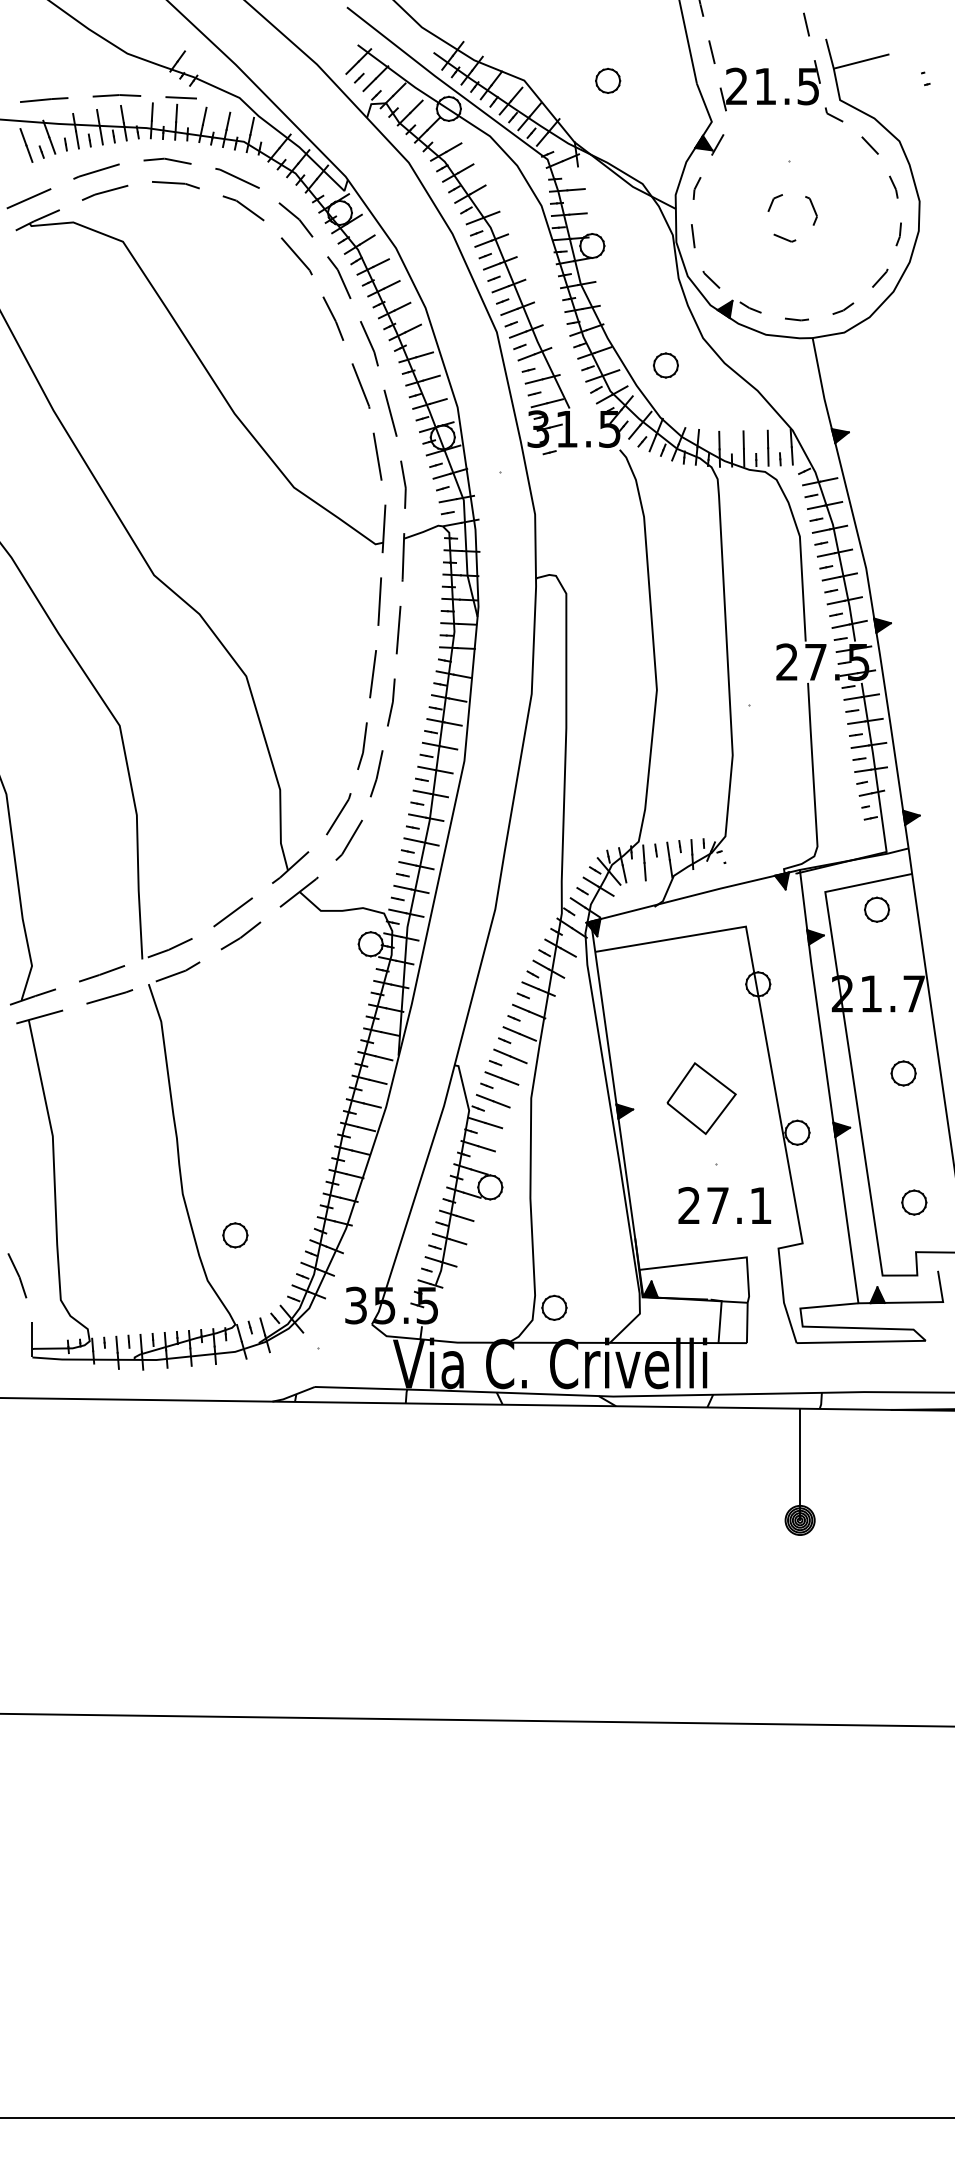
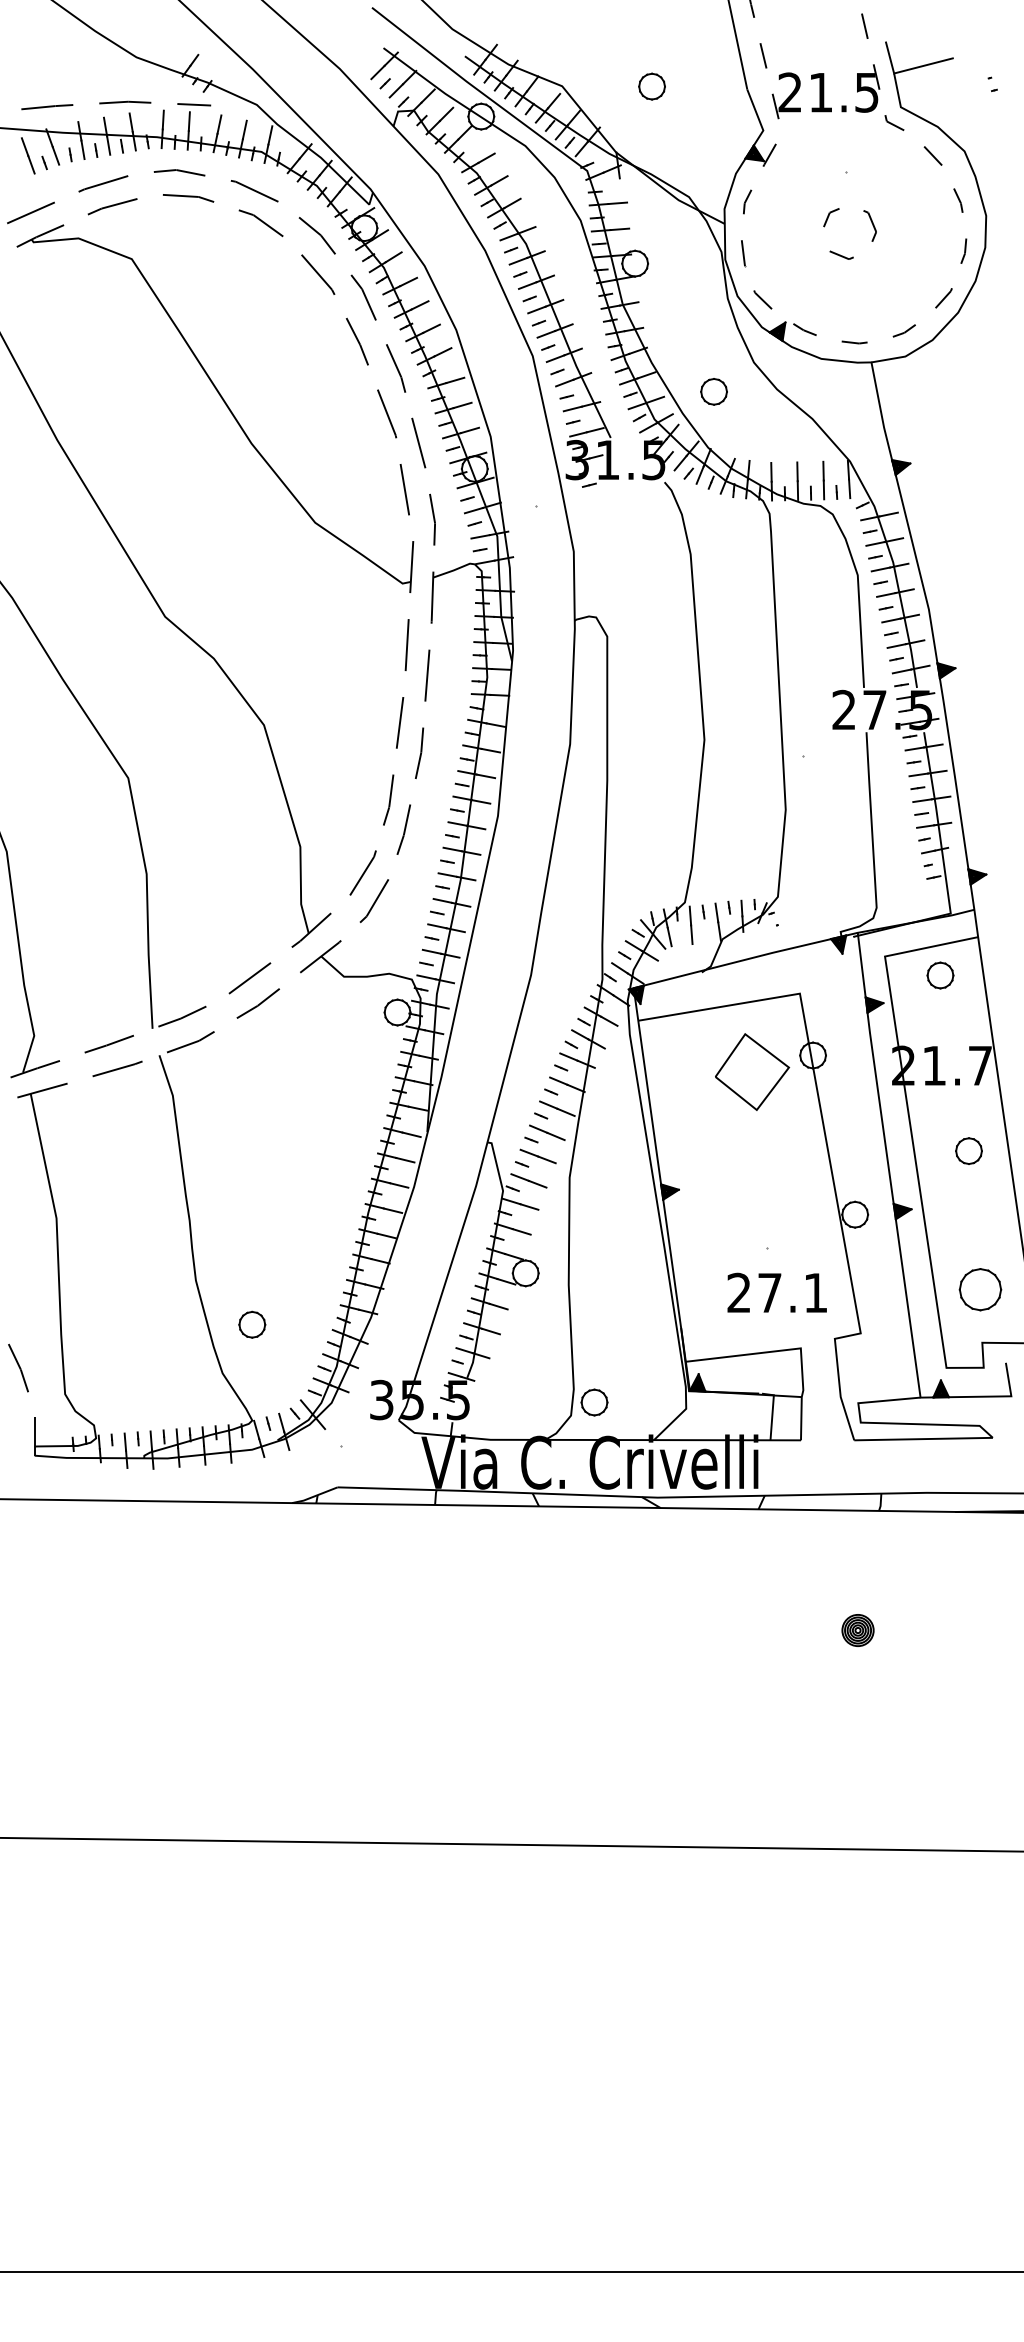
part: (701, 1098) -> (752, 1071), moved
part: (914, 1202) -> (980, 1289), size x1.6
line: (800, 1464) -> (858, 1570), removed

